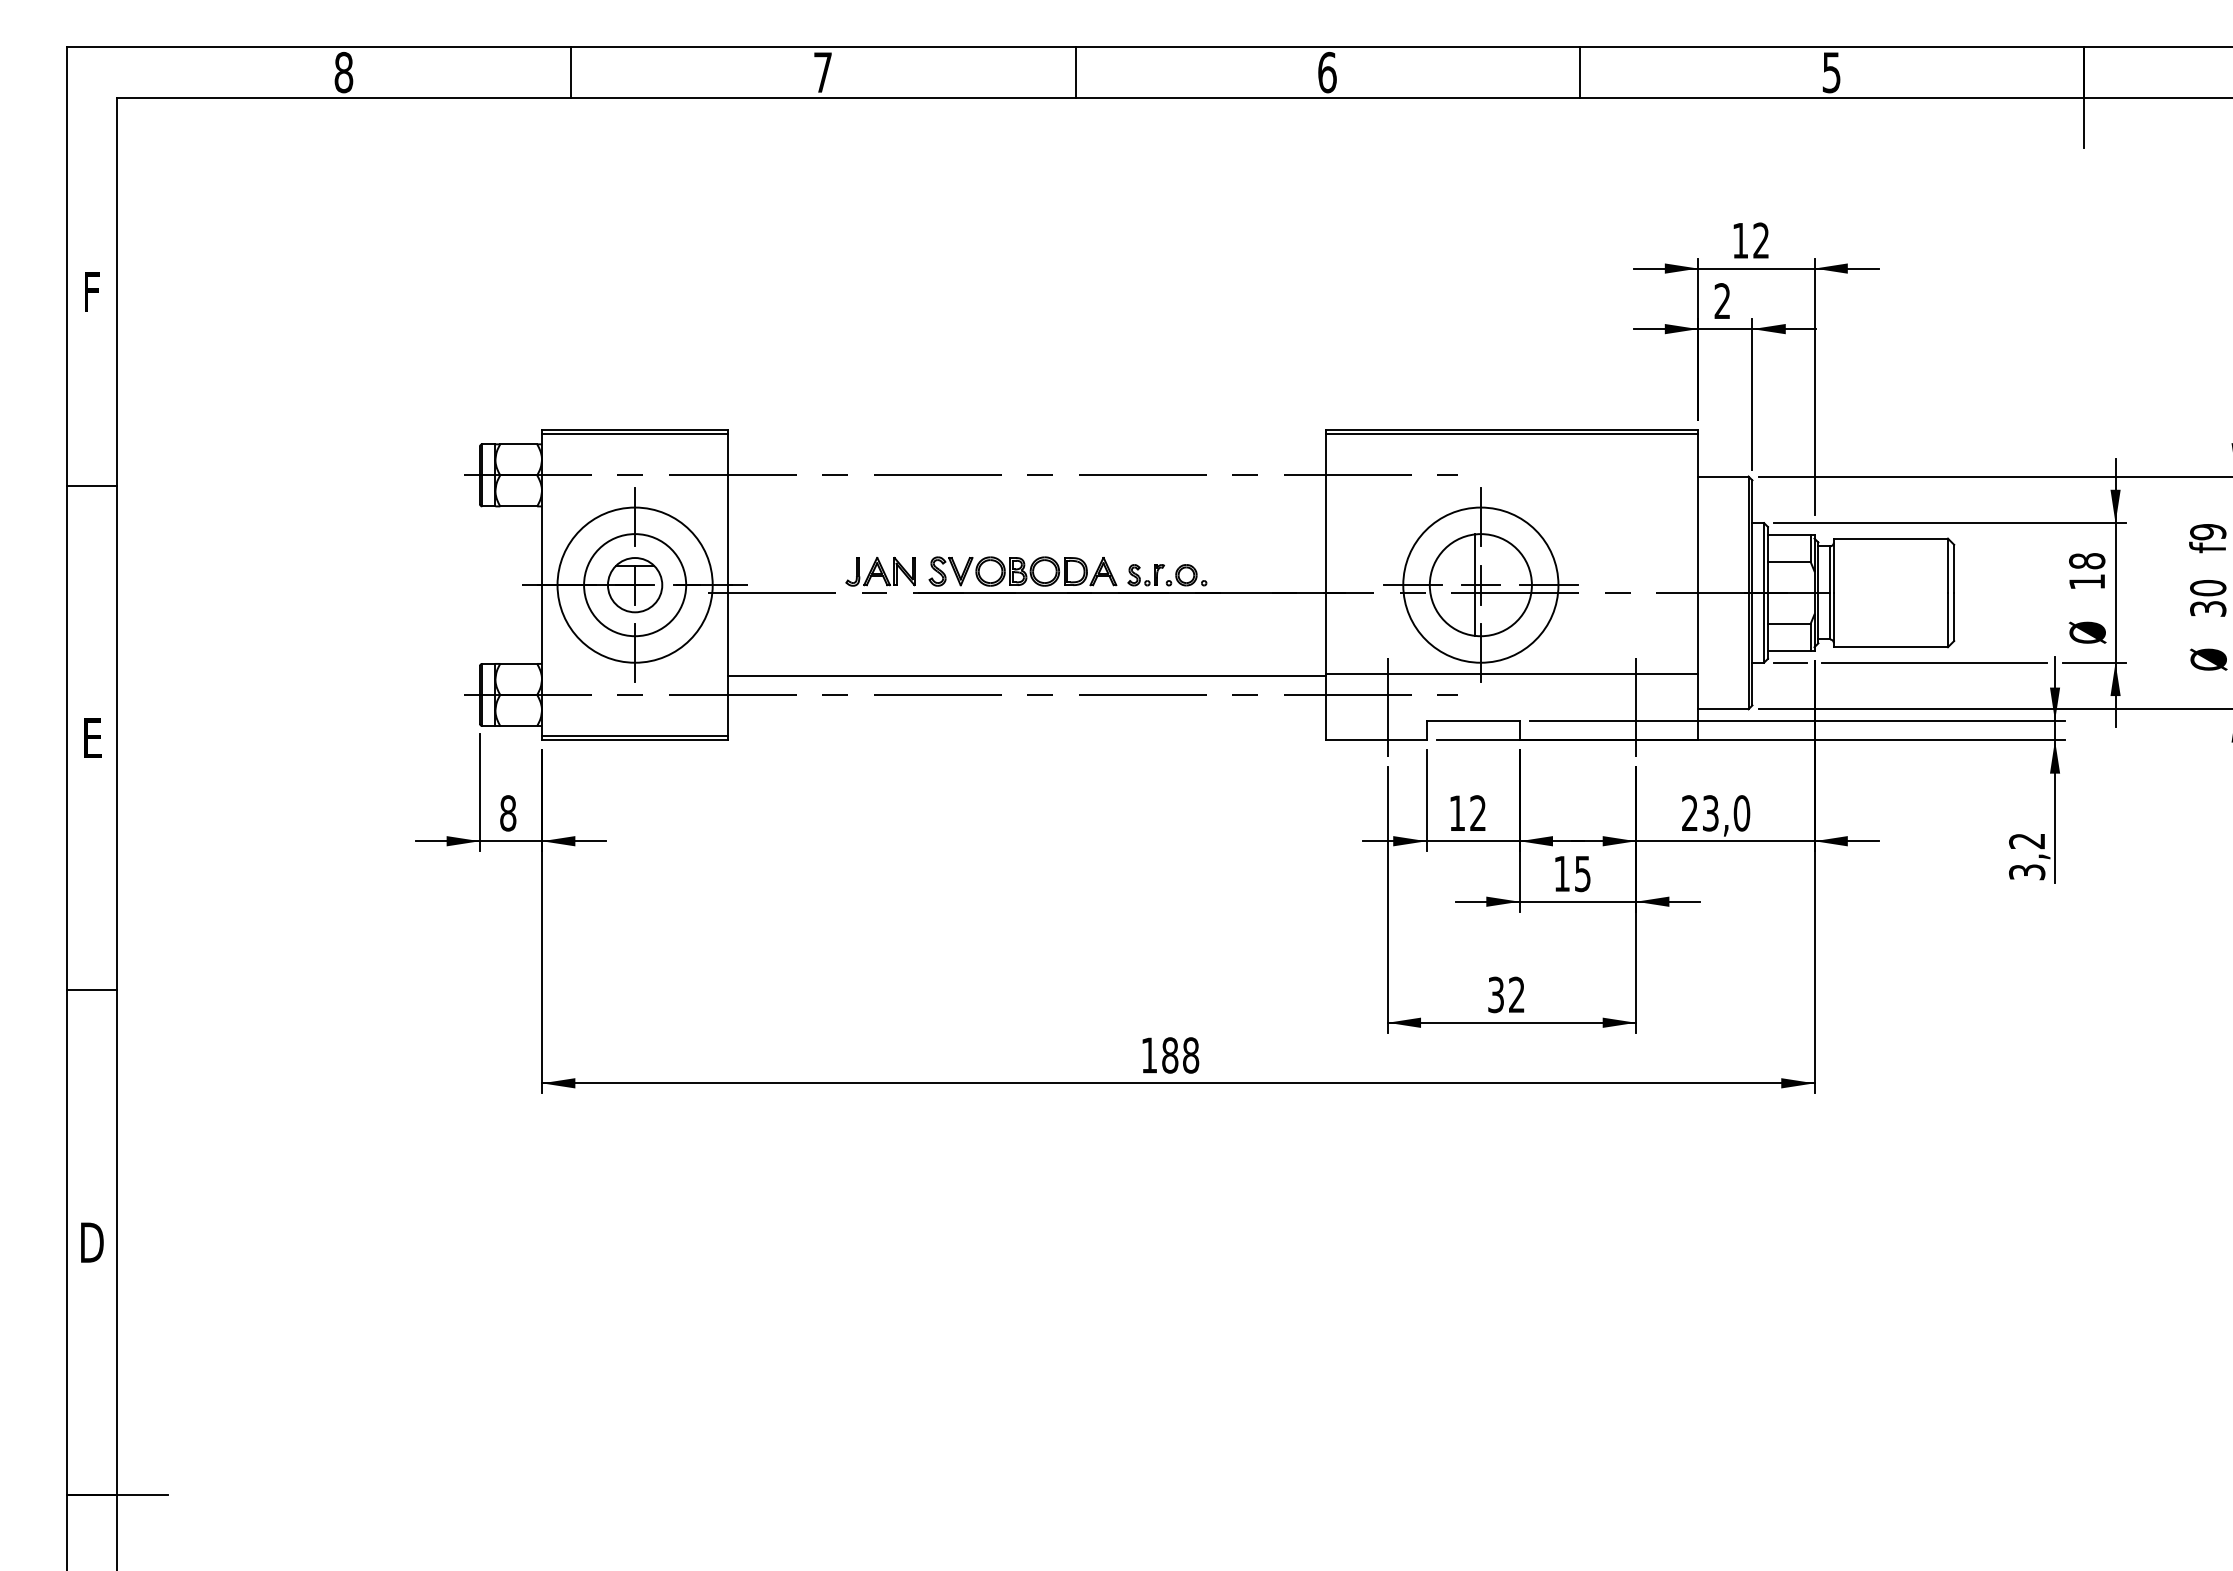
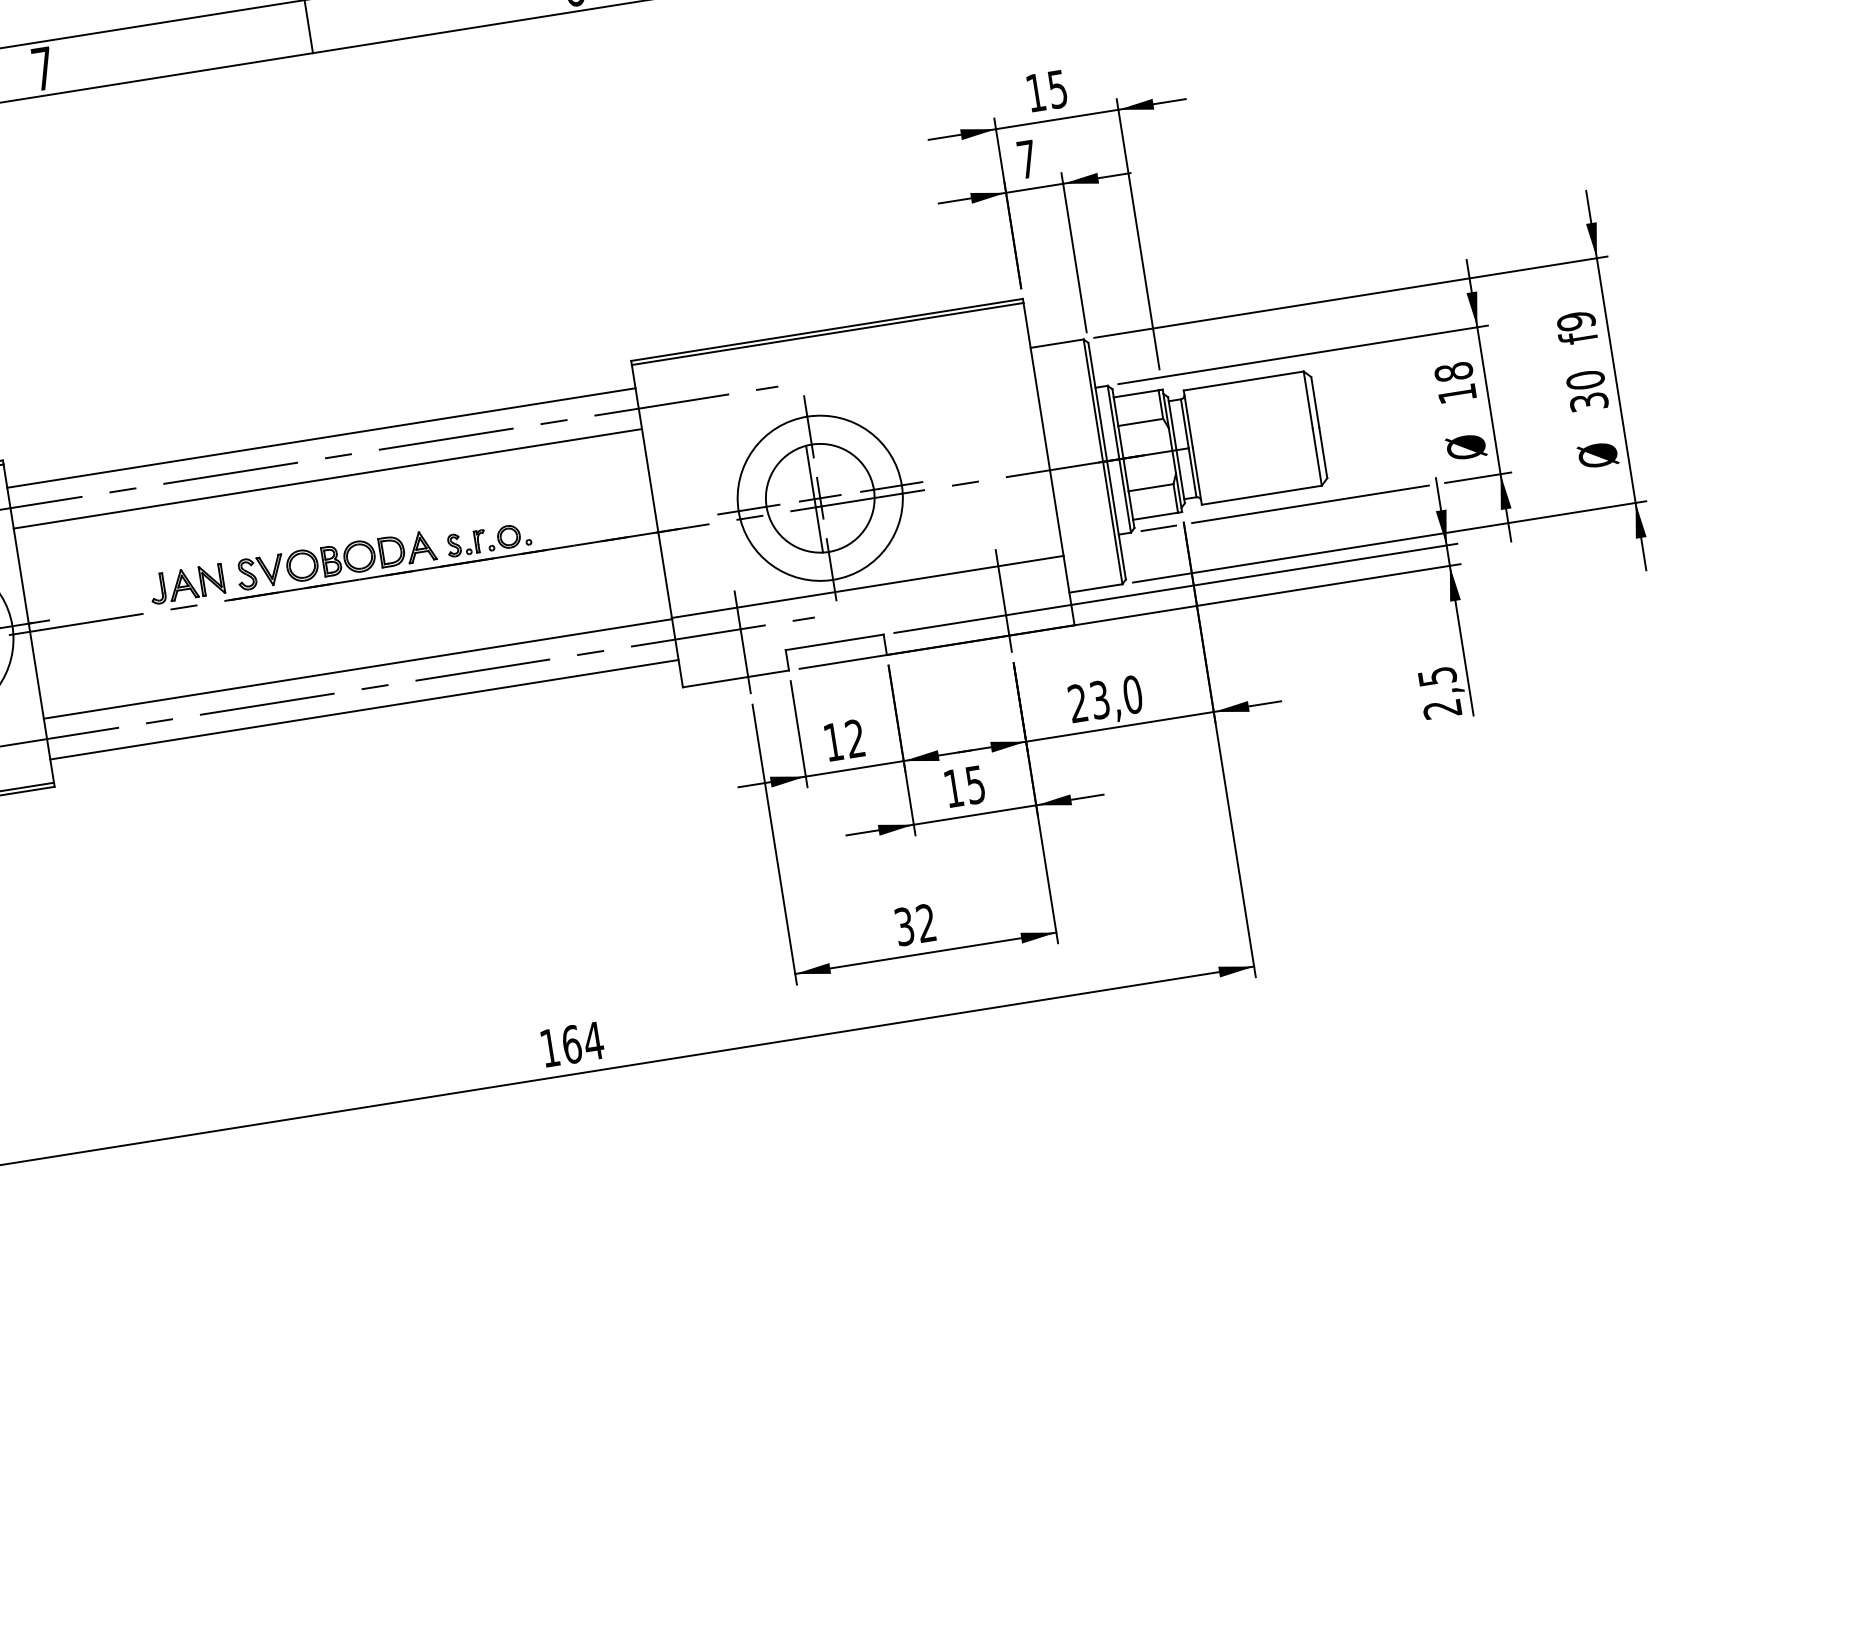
text: (1760, 240) -> (1056, 89), 12 -> 15
text: (1722, 300) -> (1026, 158), 2 -> 7
line: (1026, 455) -> (320, 437), added
line: (1026, 494) -> (327, 478), added
line: (1026, 714) -> (363, 709), added
text: (2027, 856) -> (1440, 692), 3,2 -> 2,5
text: (1180, 1055) -> (582, 1042), 188 -> 164

